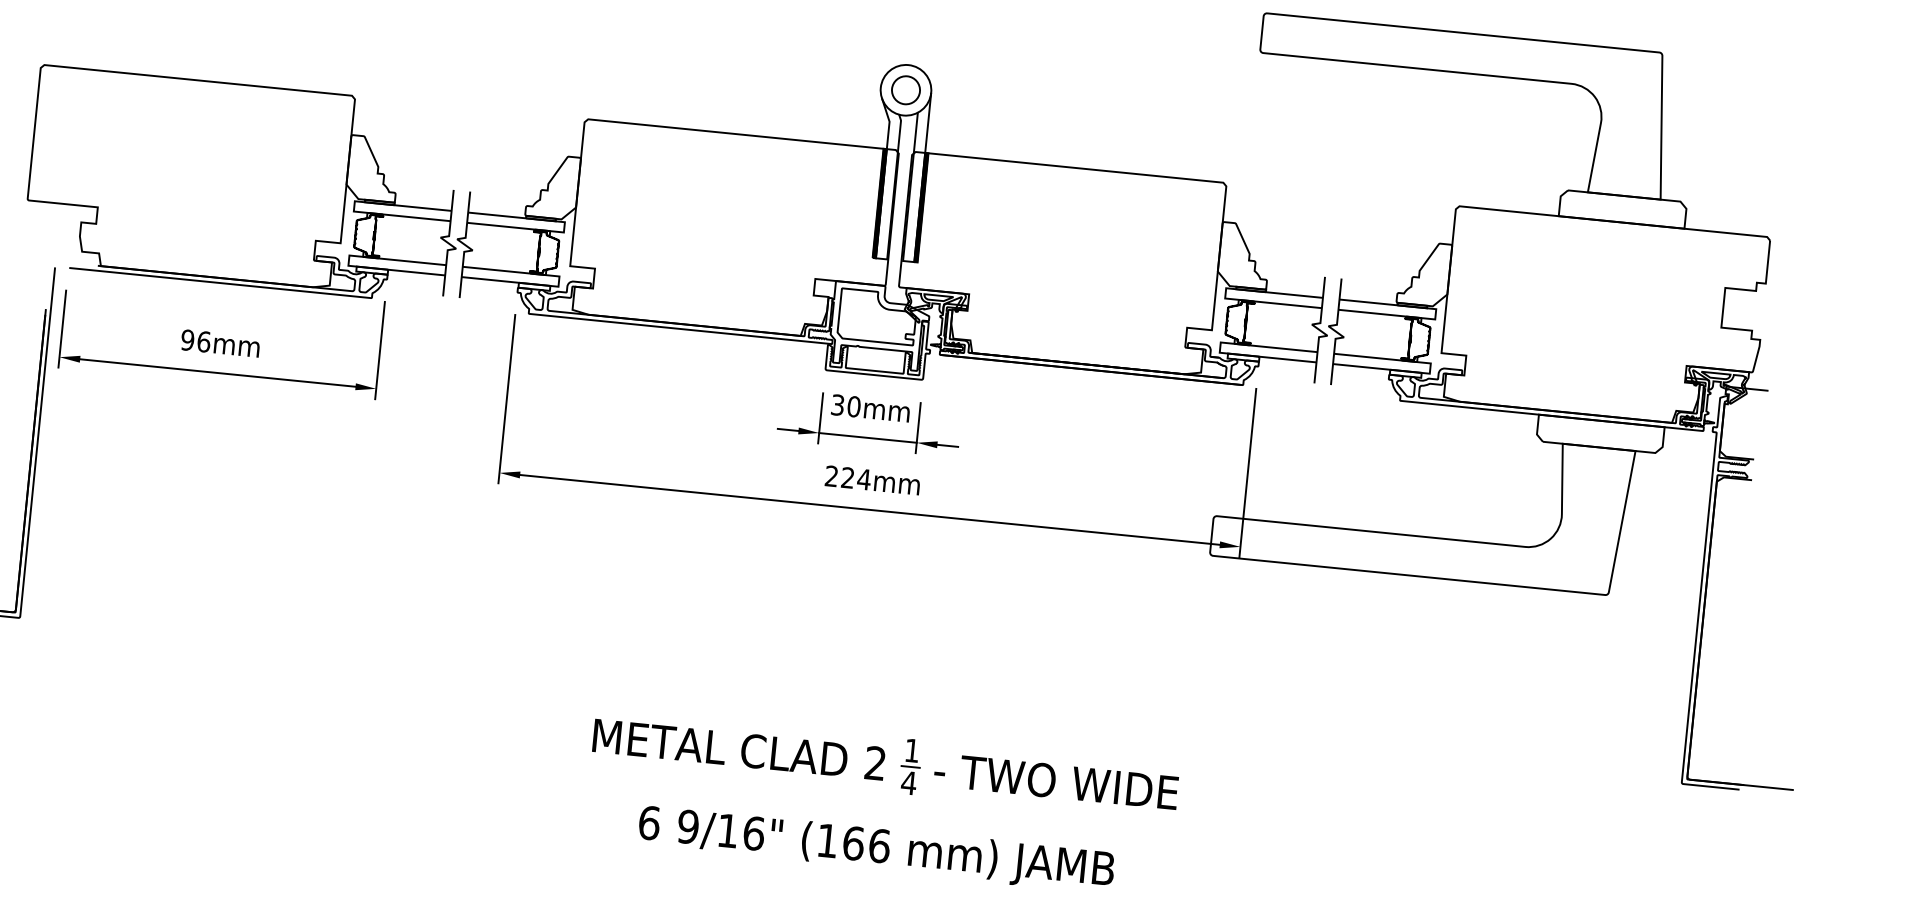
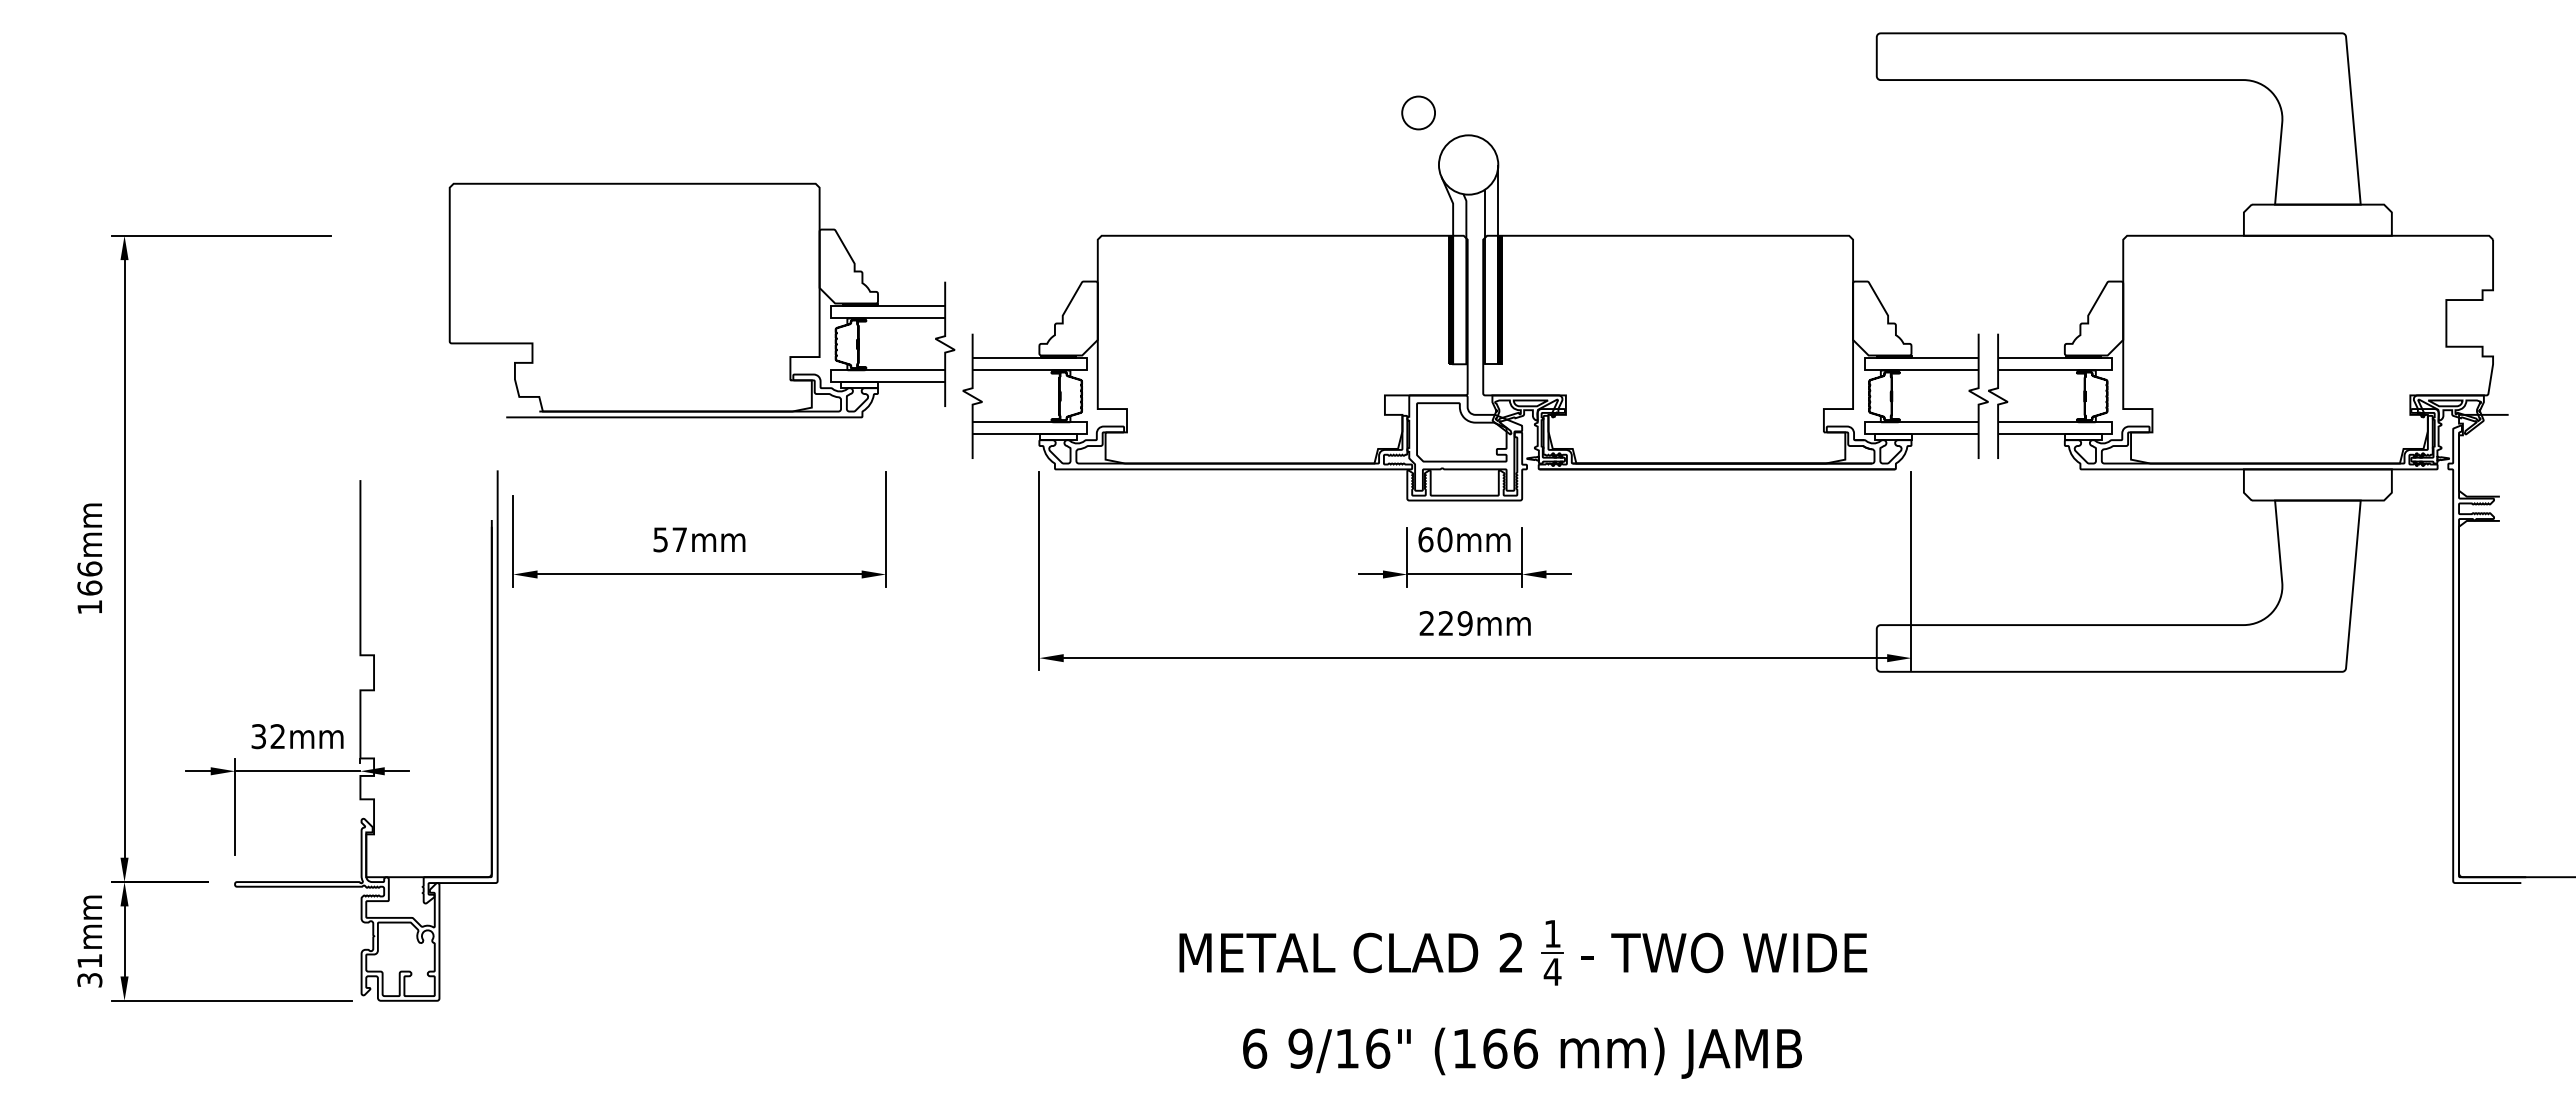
circle: (905, 89) -> (1418, 112), moved
part: (245, 185) -> (701, 300), moved
text: (196, 340) -> (670, 539), 96mm -> 57mm
text: (837, 404) -> (1425, 539), 30mm -> 60mm
text: (864, 479) -> (1465, 623), 224mm -> 229mm

